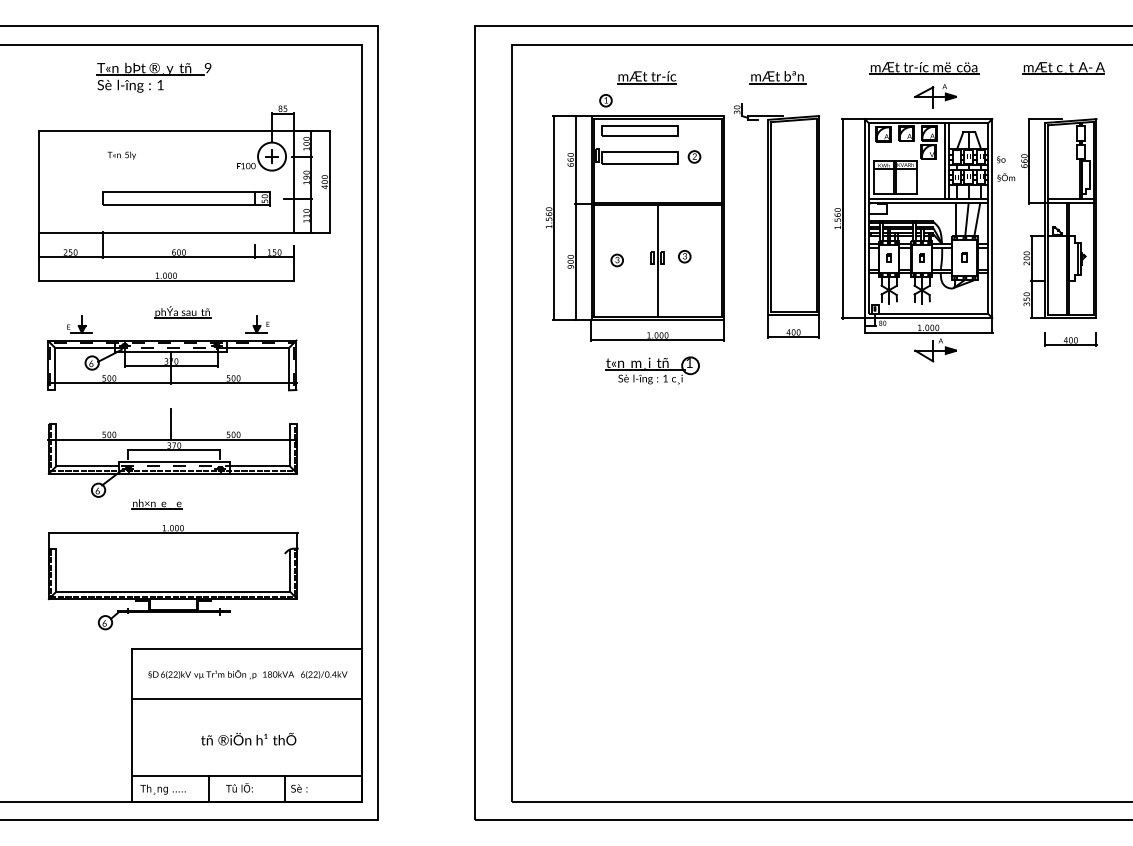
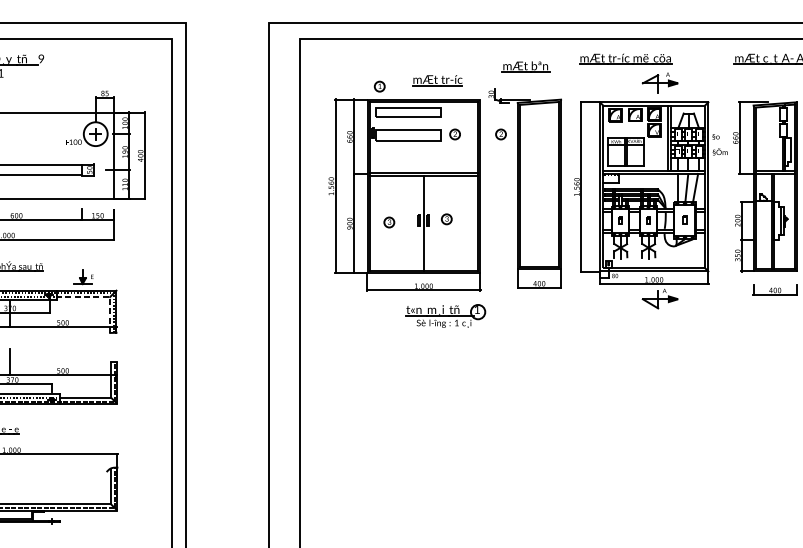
part: (924, 68) -> (626, 59), moved
part: (646, 77) -> (437, 80), moved
part: (748, 156) -> (501, 134), added
line: (279, 348) -> (102, 297), solid -> dashed
part: (652, 370) -> (445, 316), moved

